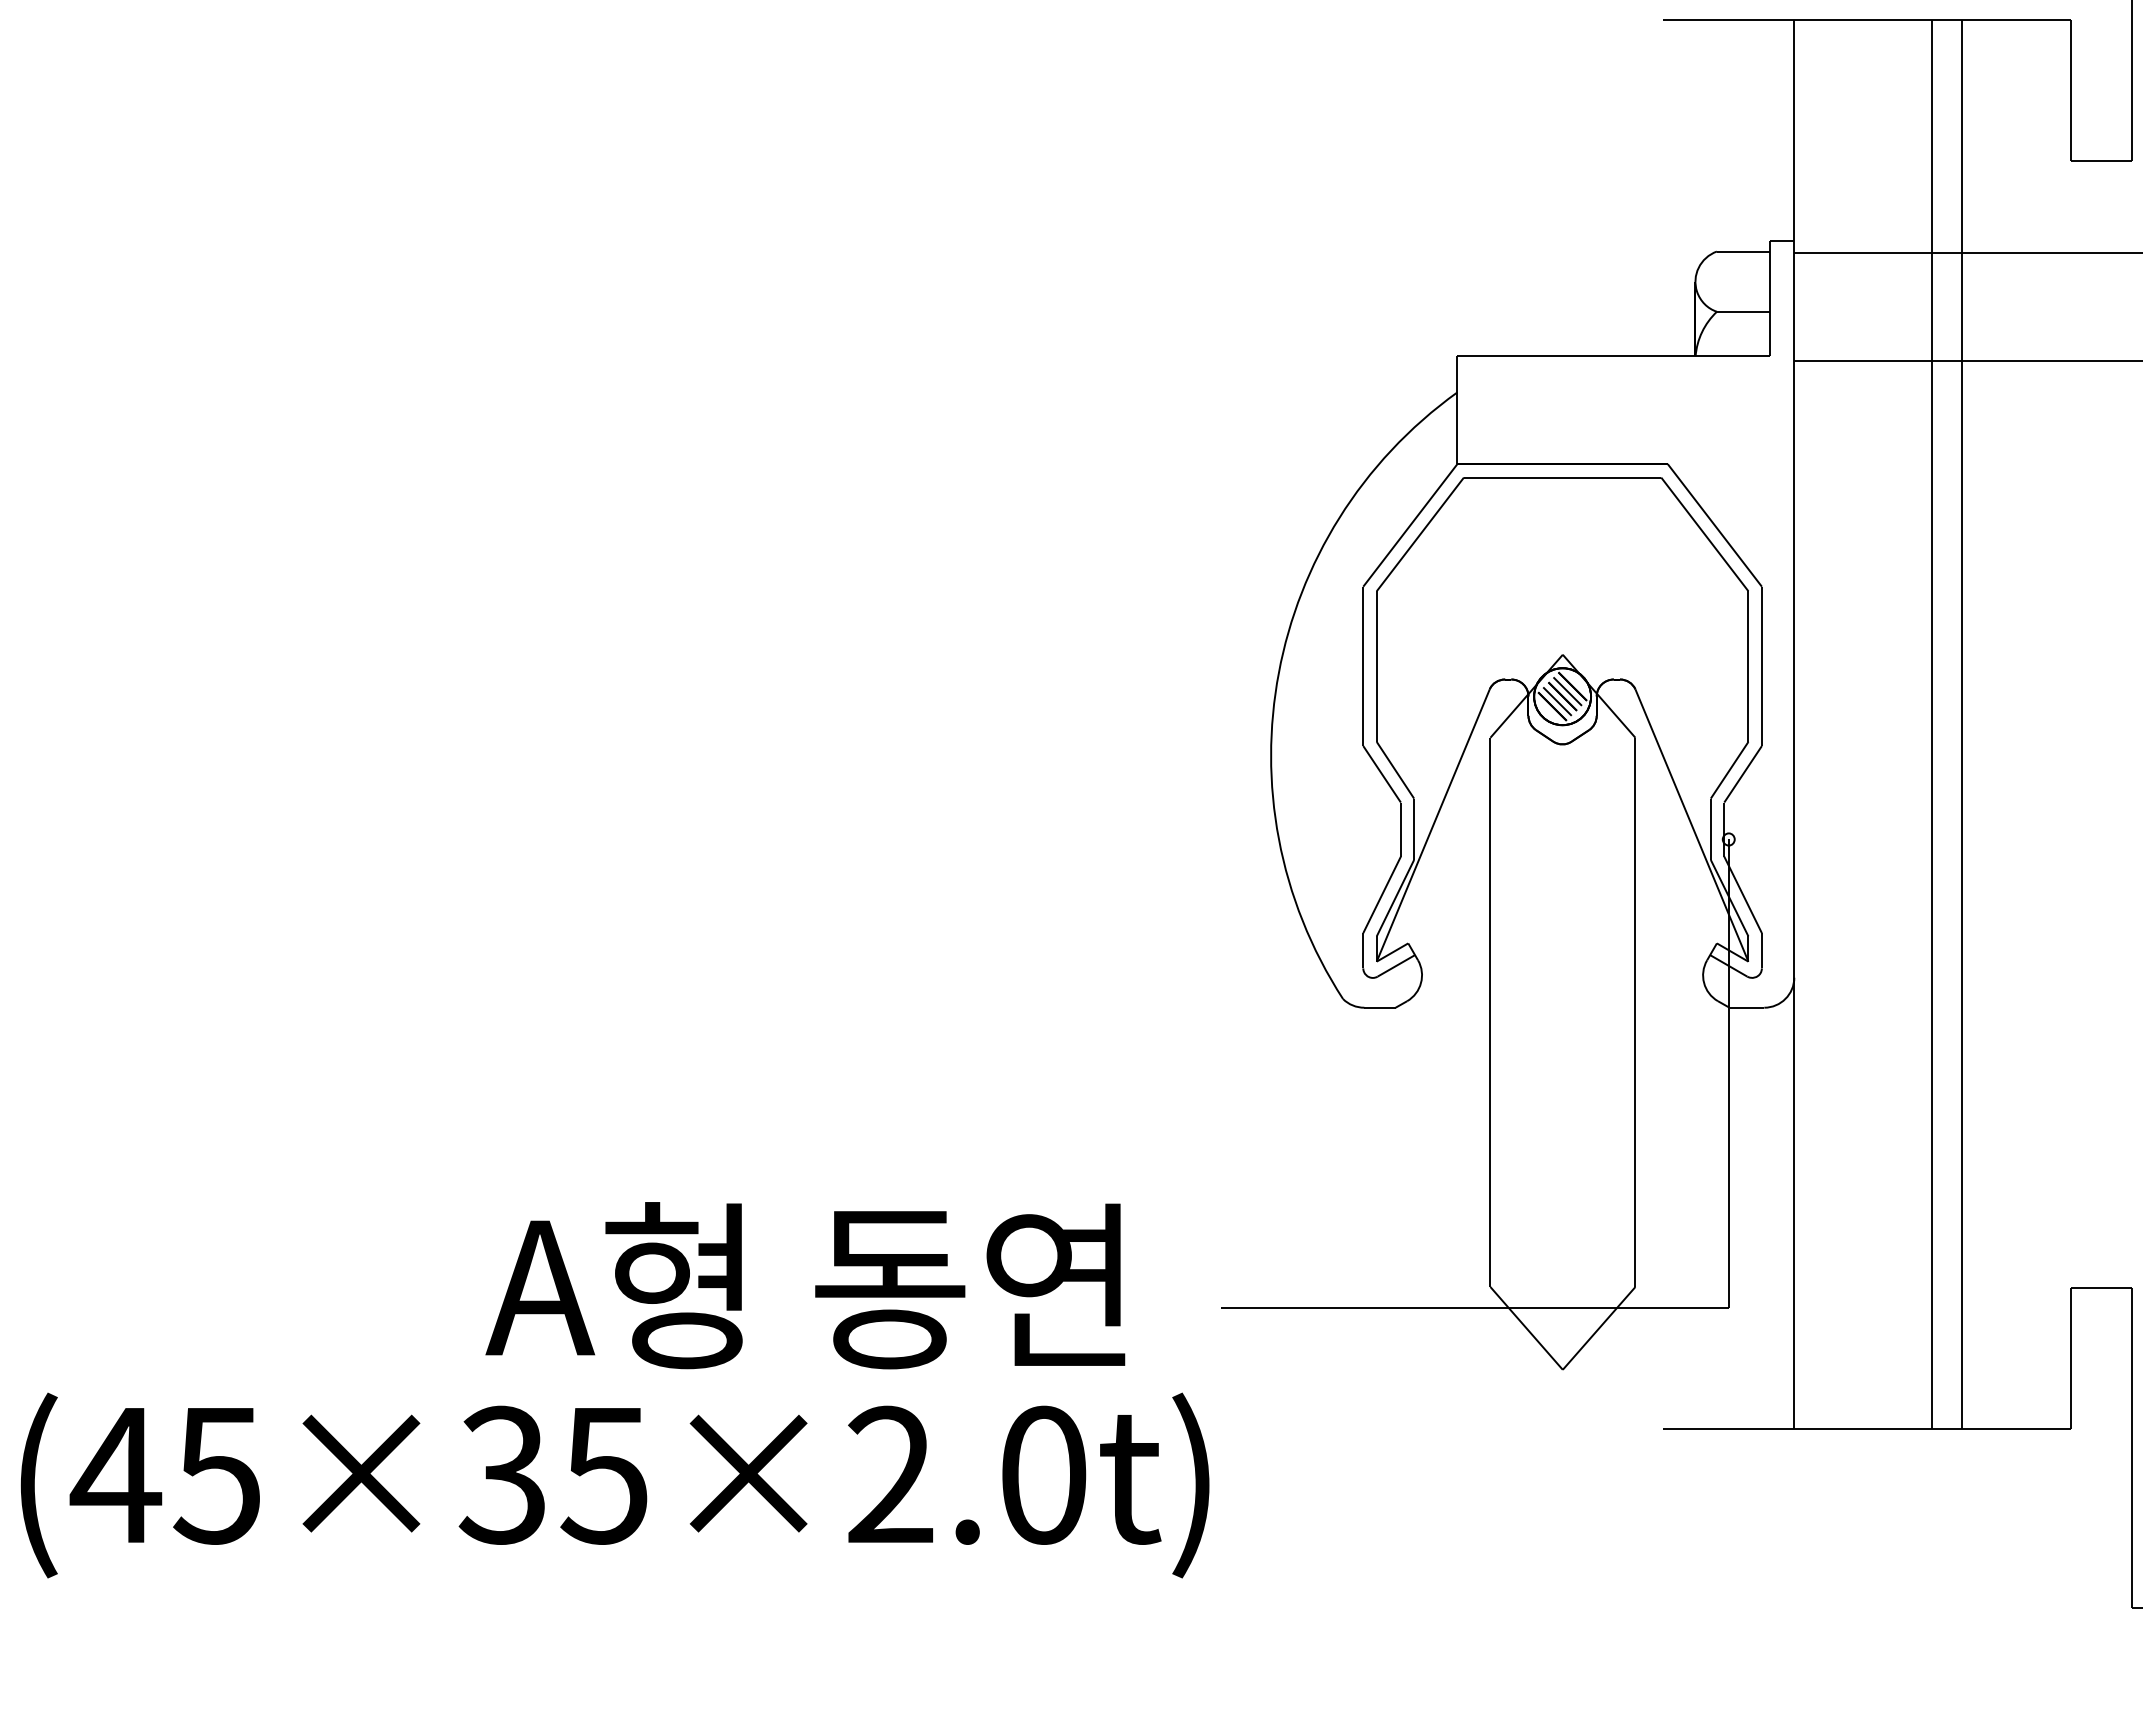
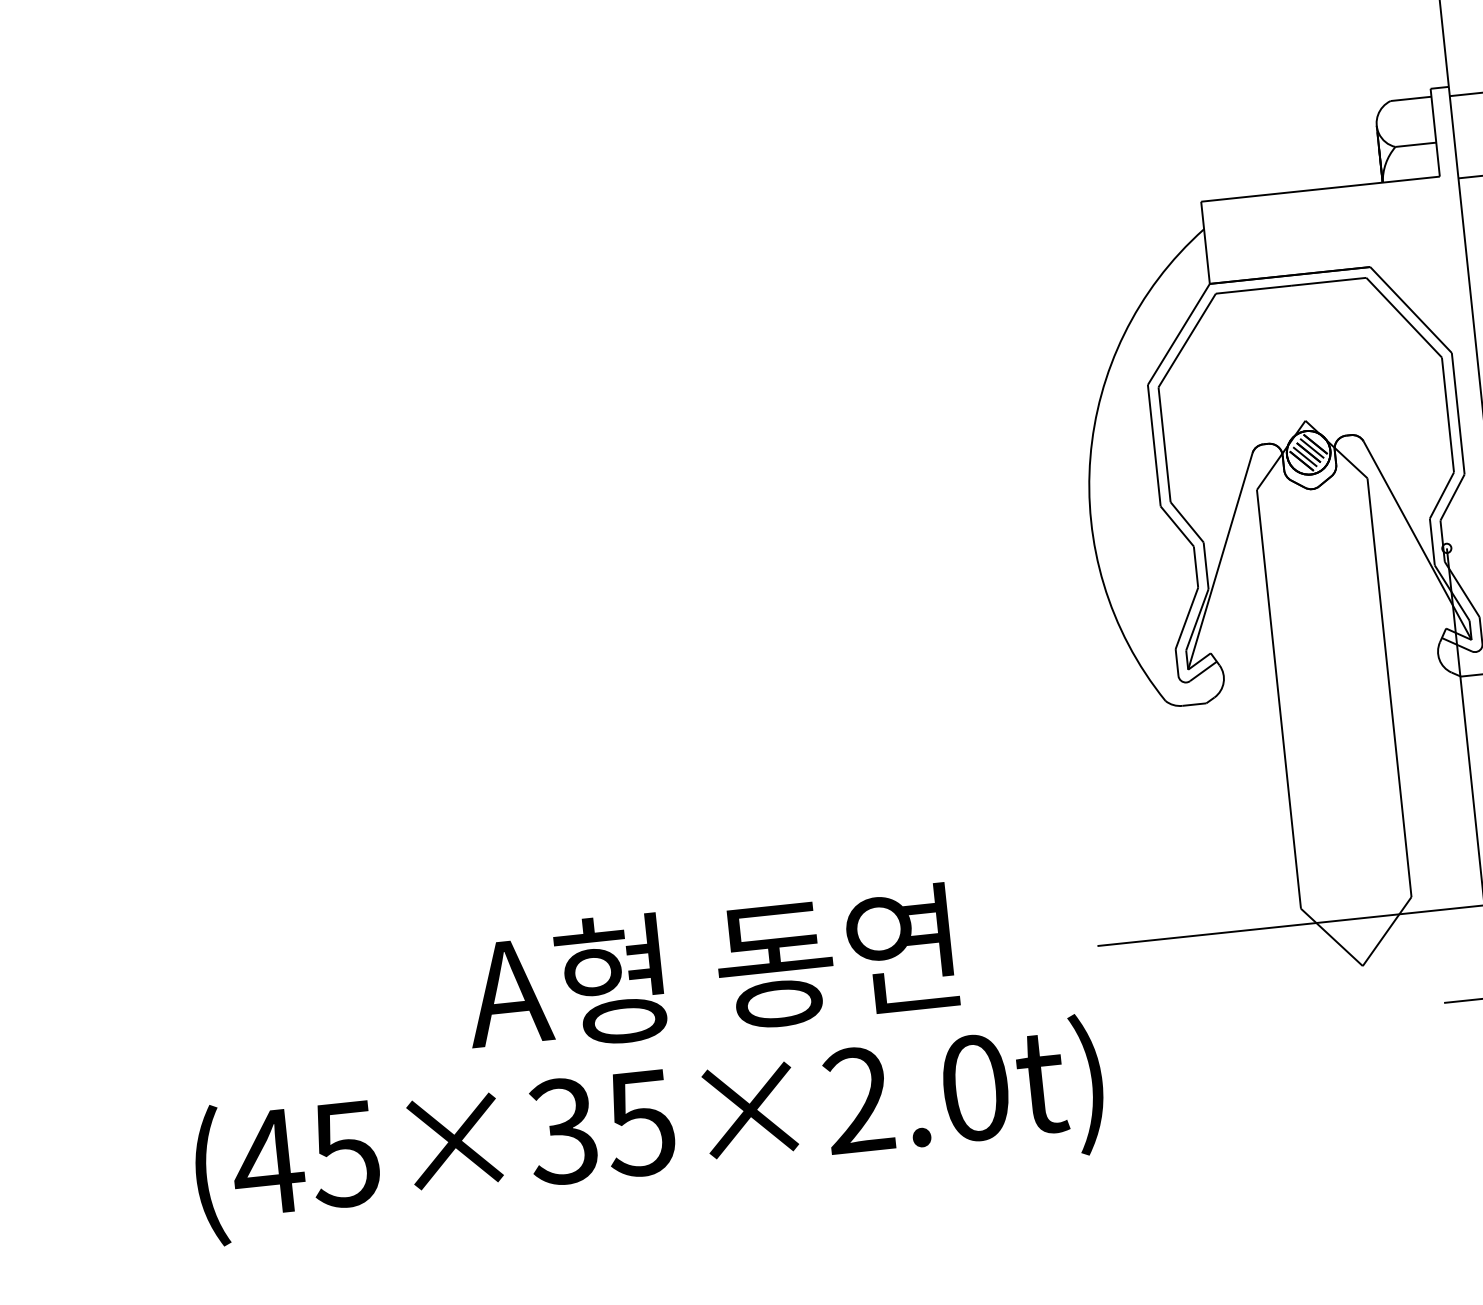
text: (805, 1285) -> (710, 969), moved

